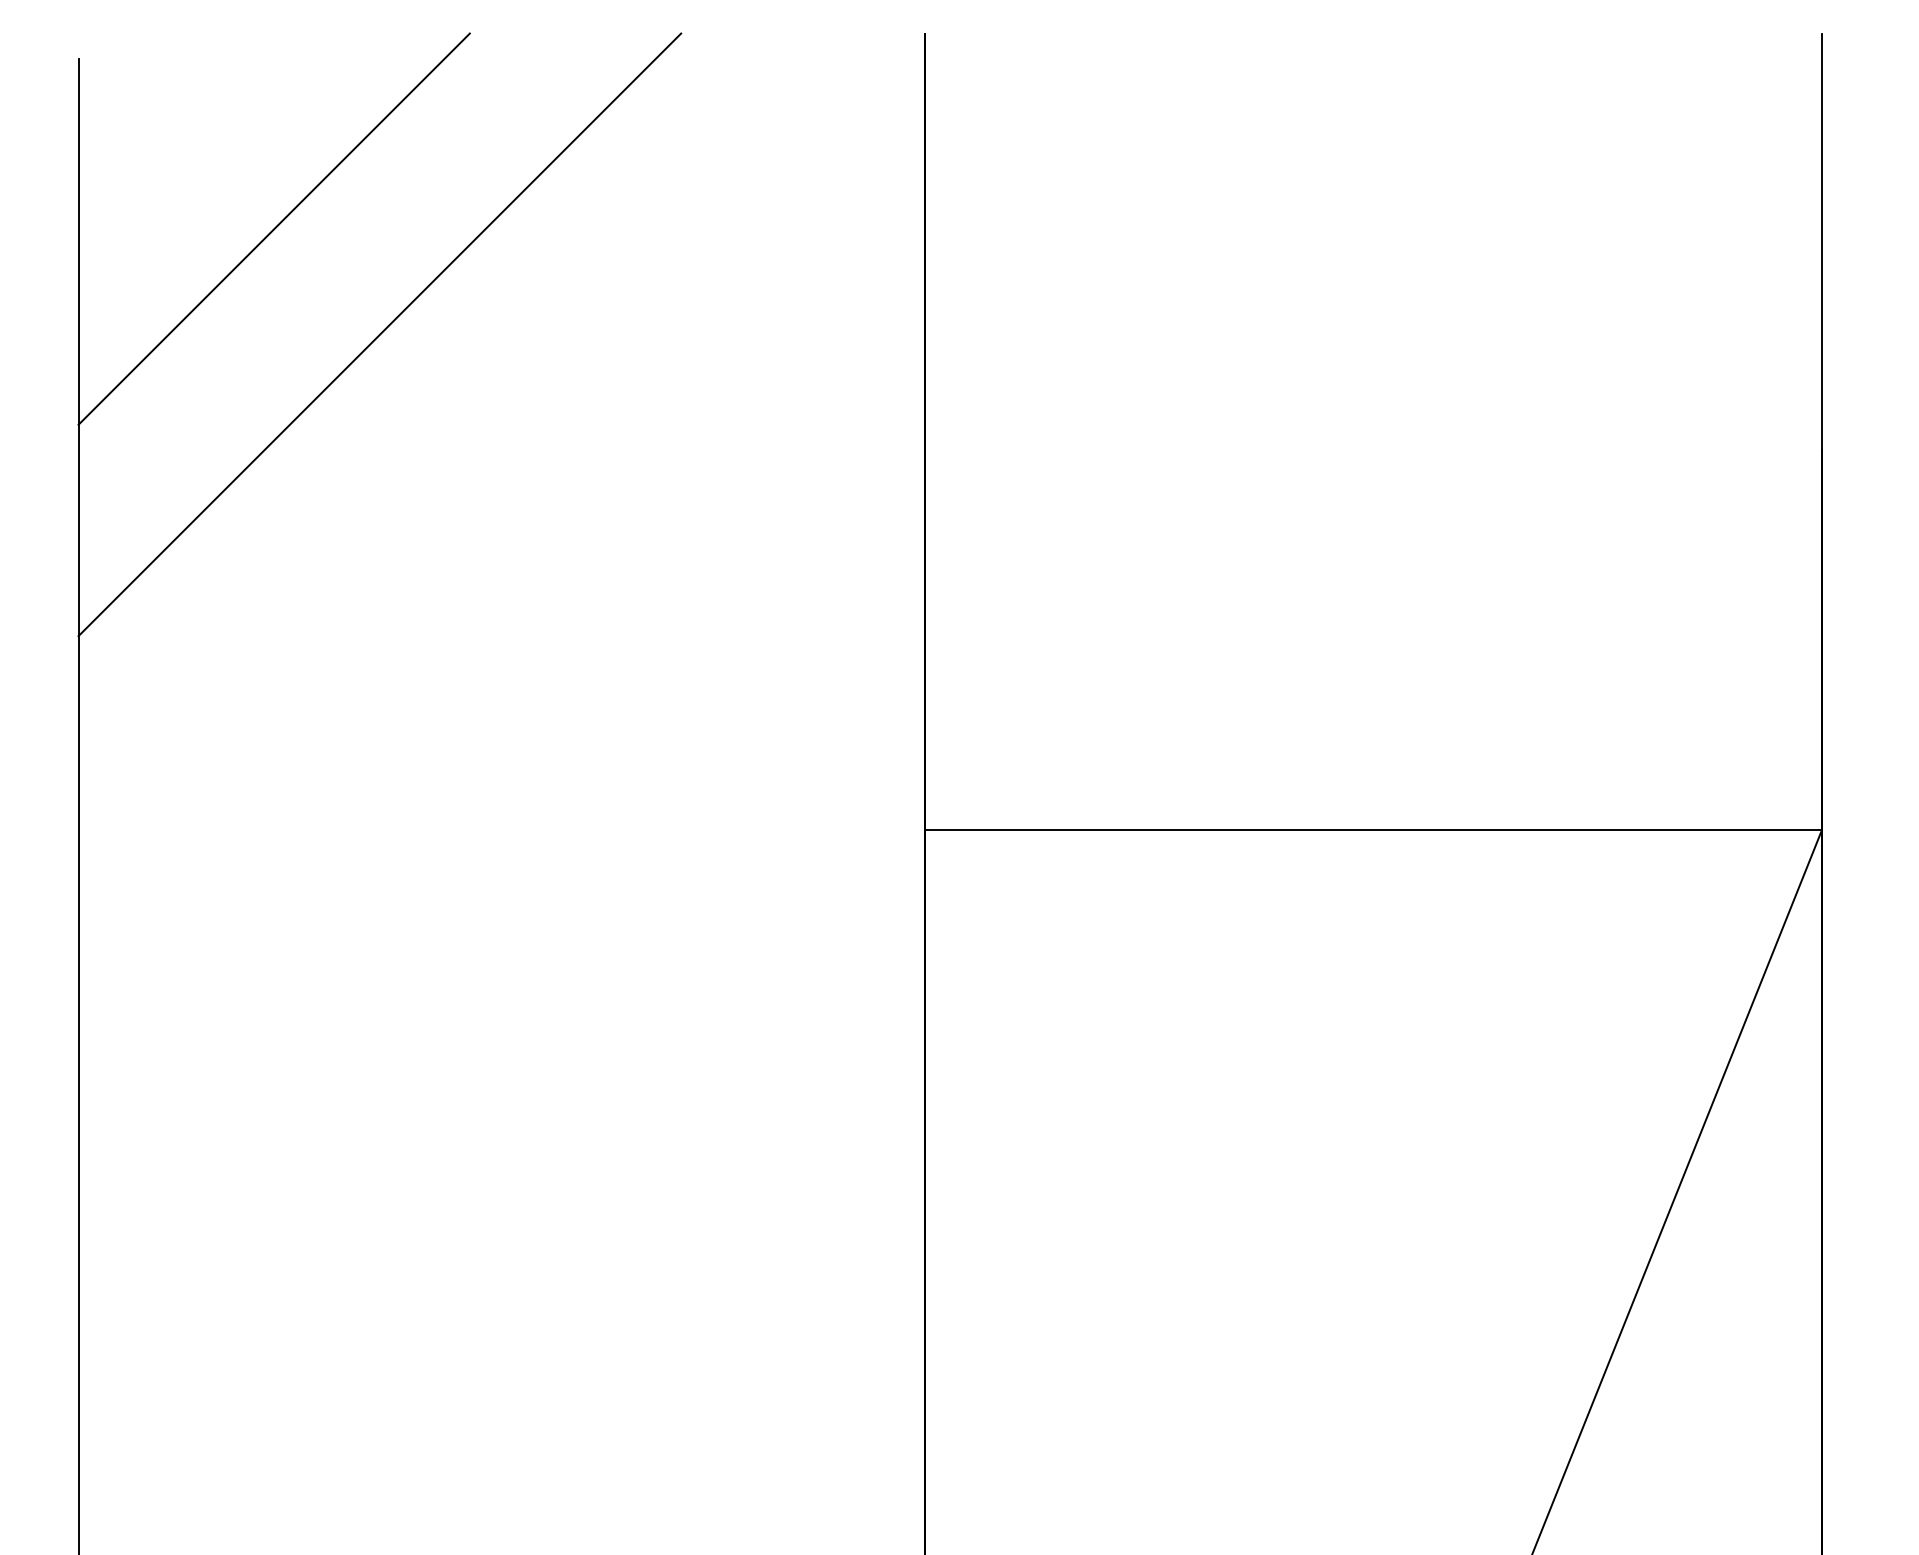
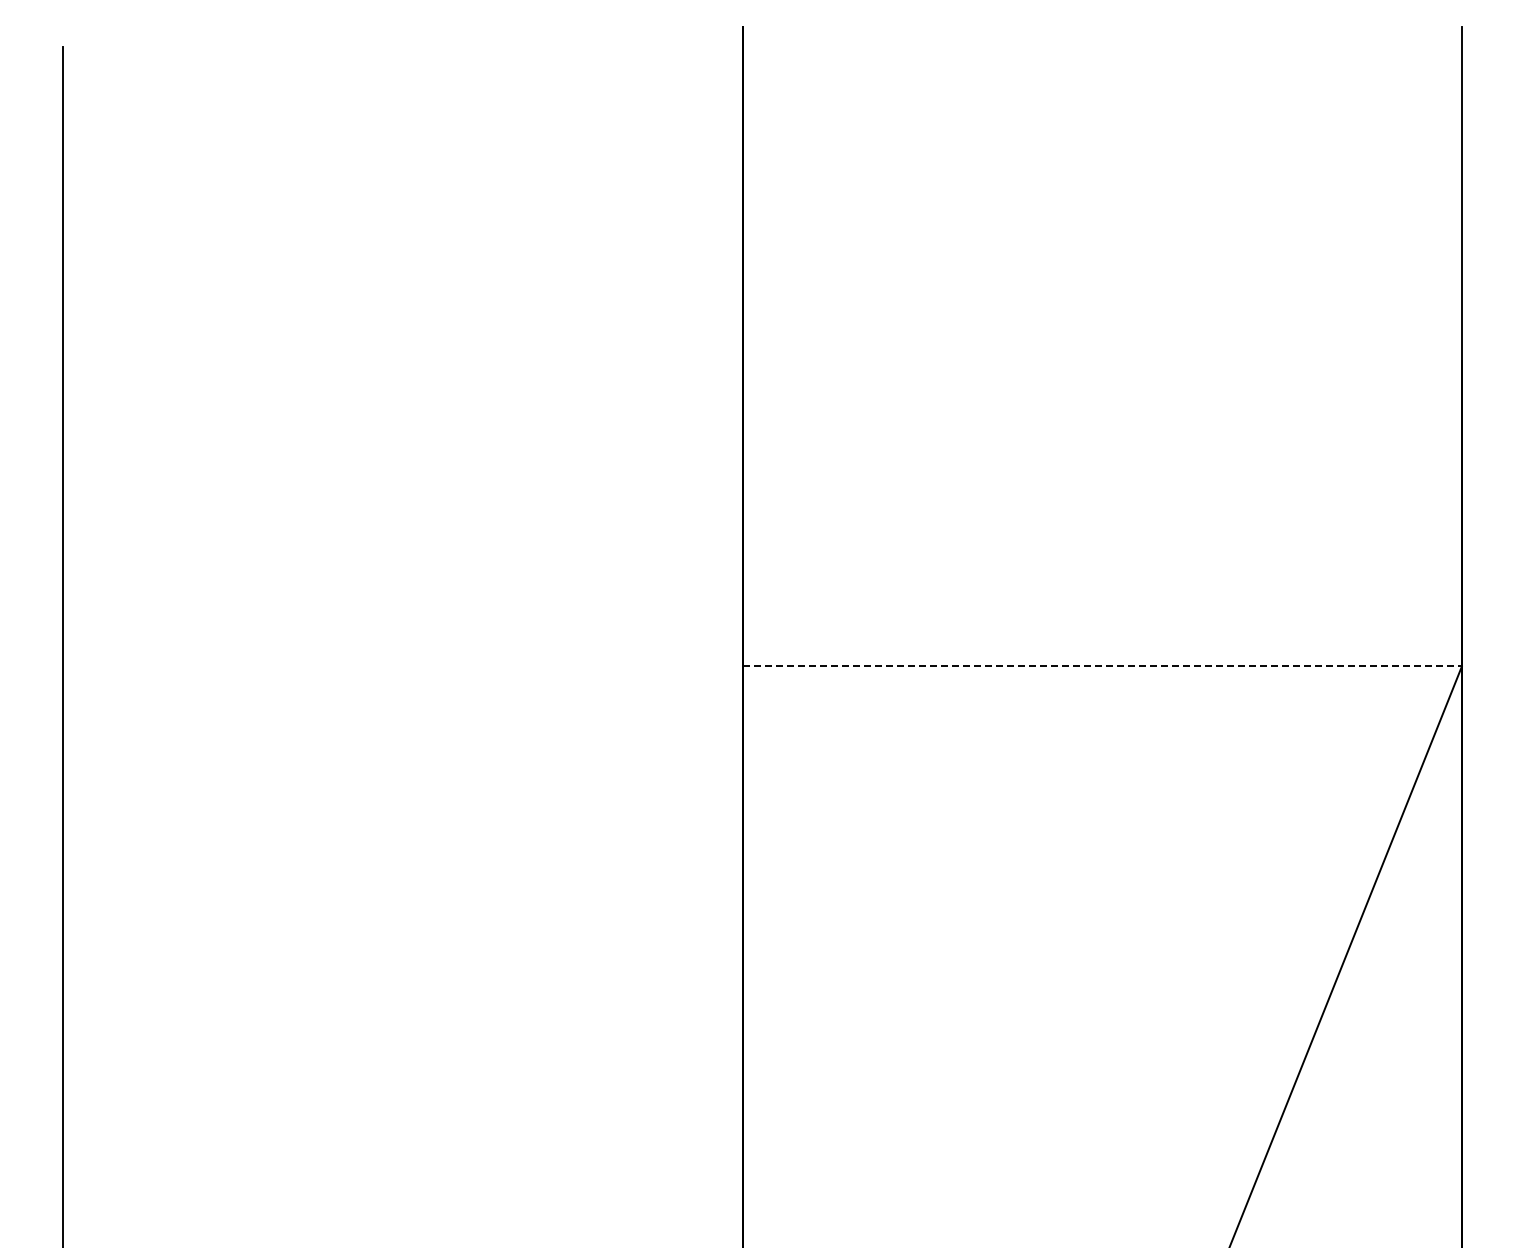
line: (274, 229) -> (220, 184), removed
line: (379, 334) -> (304, 268), removed
line: (1373, 830) -> (1102, 666), solid -> dashed

